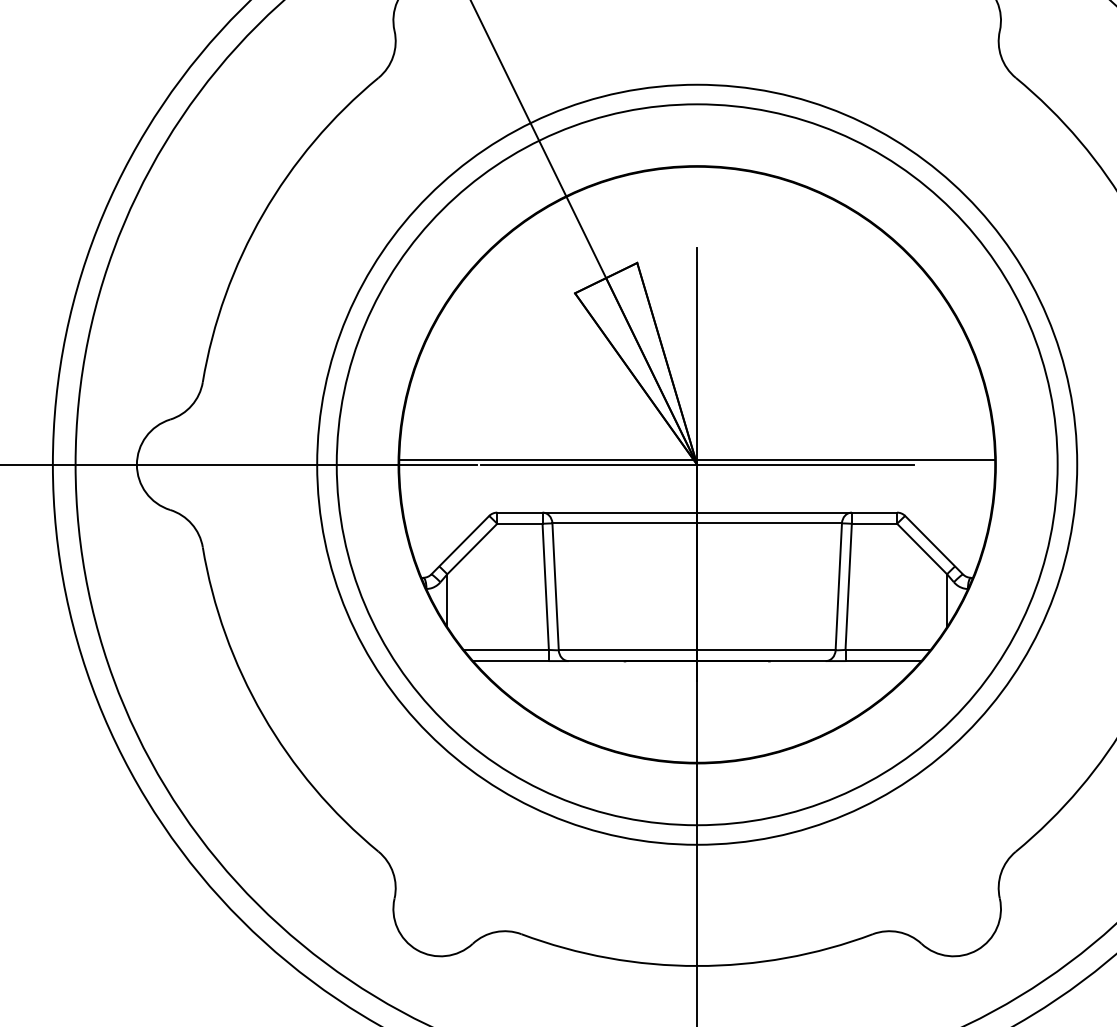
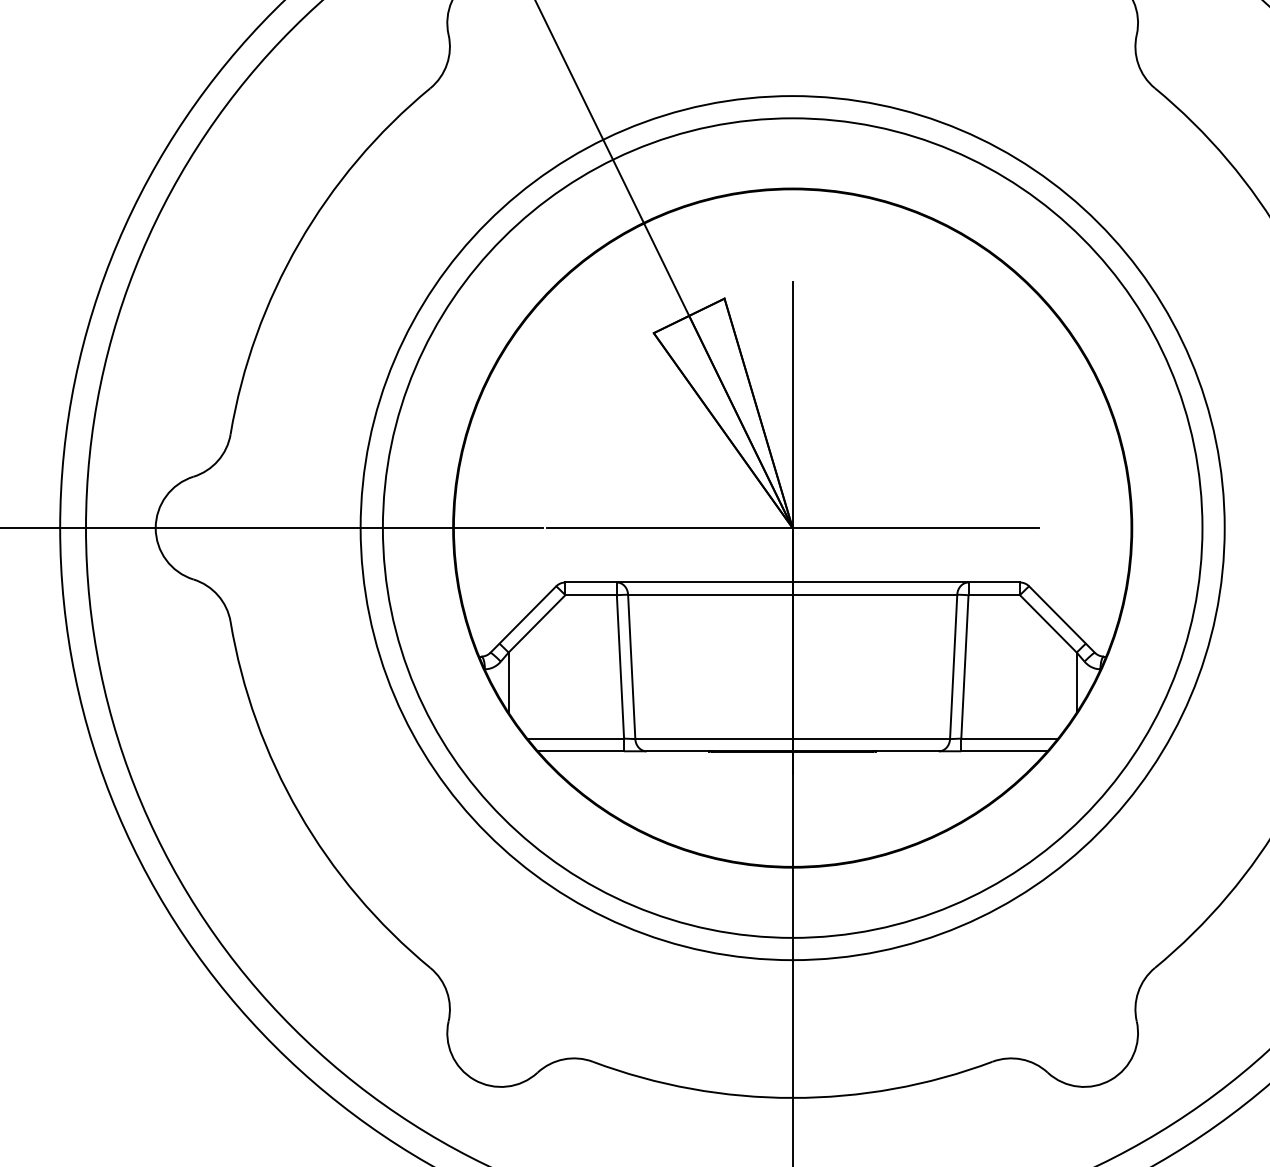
line: (697, 460) -> (792, 523), removed

